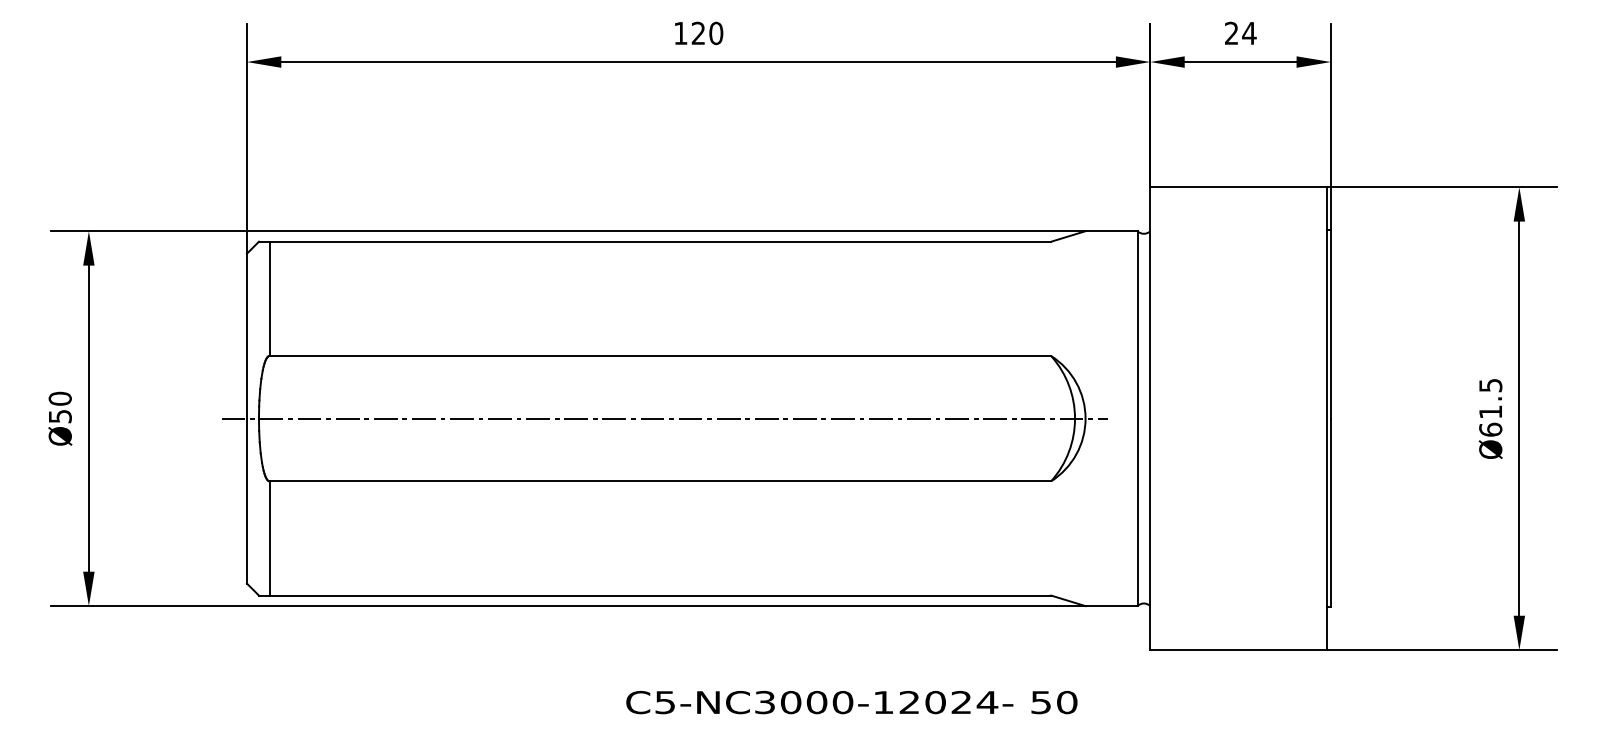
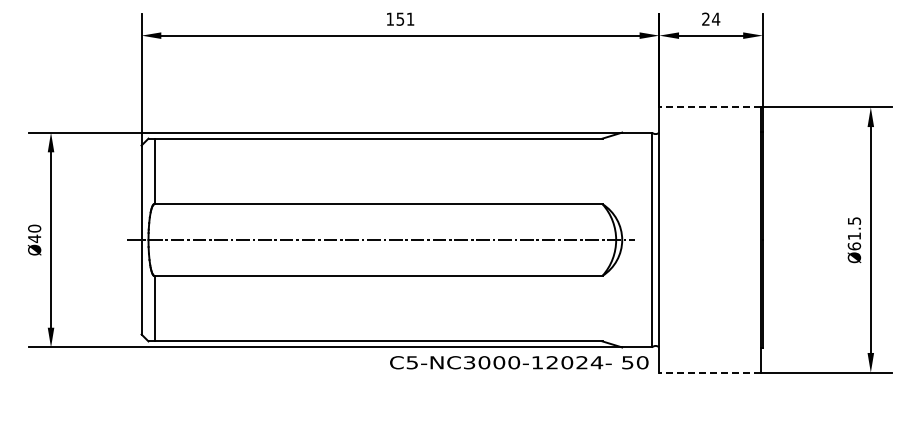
text: (707, 32) -> (405, 18), 120 -> 151
line: (1239, 187) -> (710, 107), solid -> dashed
text: (60, 415) -> (34, 238), Ø50 -> Ø40
line: (1239, 649) -> (710, 372), solid -> dashed
text: (852, 702) -> (519, 362), moved

